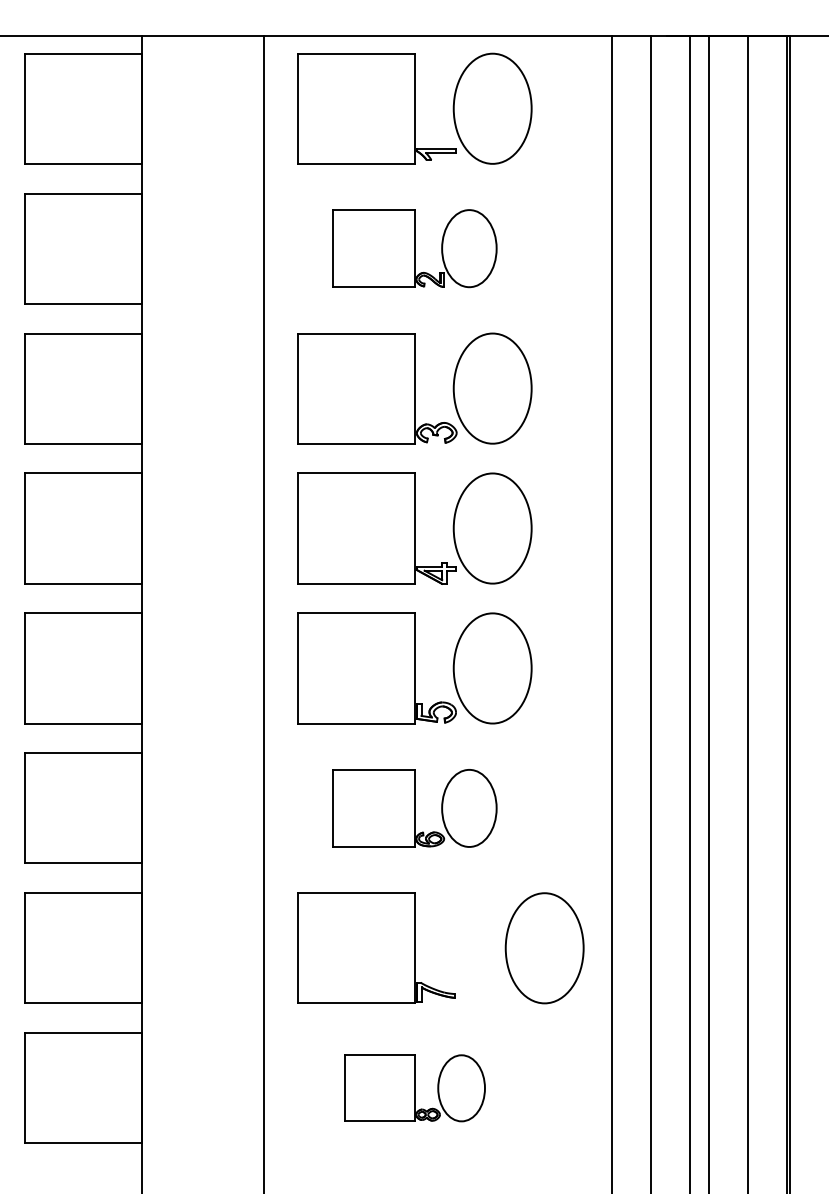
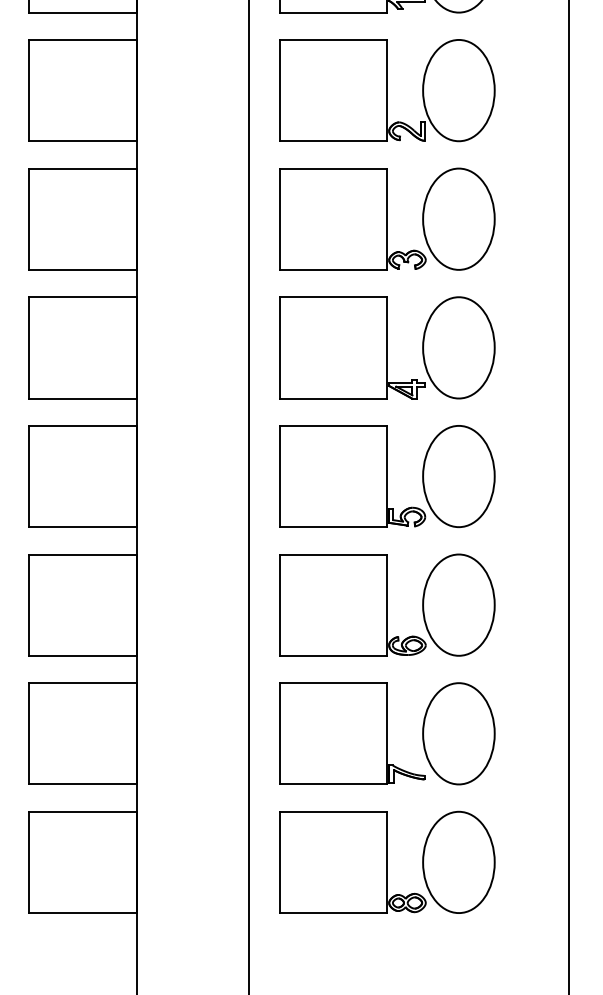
part: (414, 248) -> (387, 90), size x1.43
part: (414, 808) -> (387, 605), size x1.43
part: (544, 948) -> (458, 733), moved
part: (414, 1088) -> (387, 862), size x1.67

